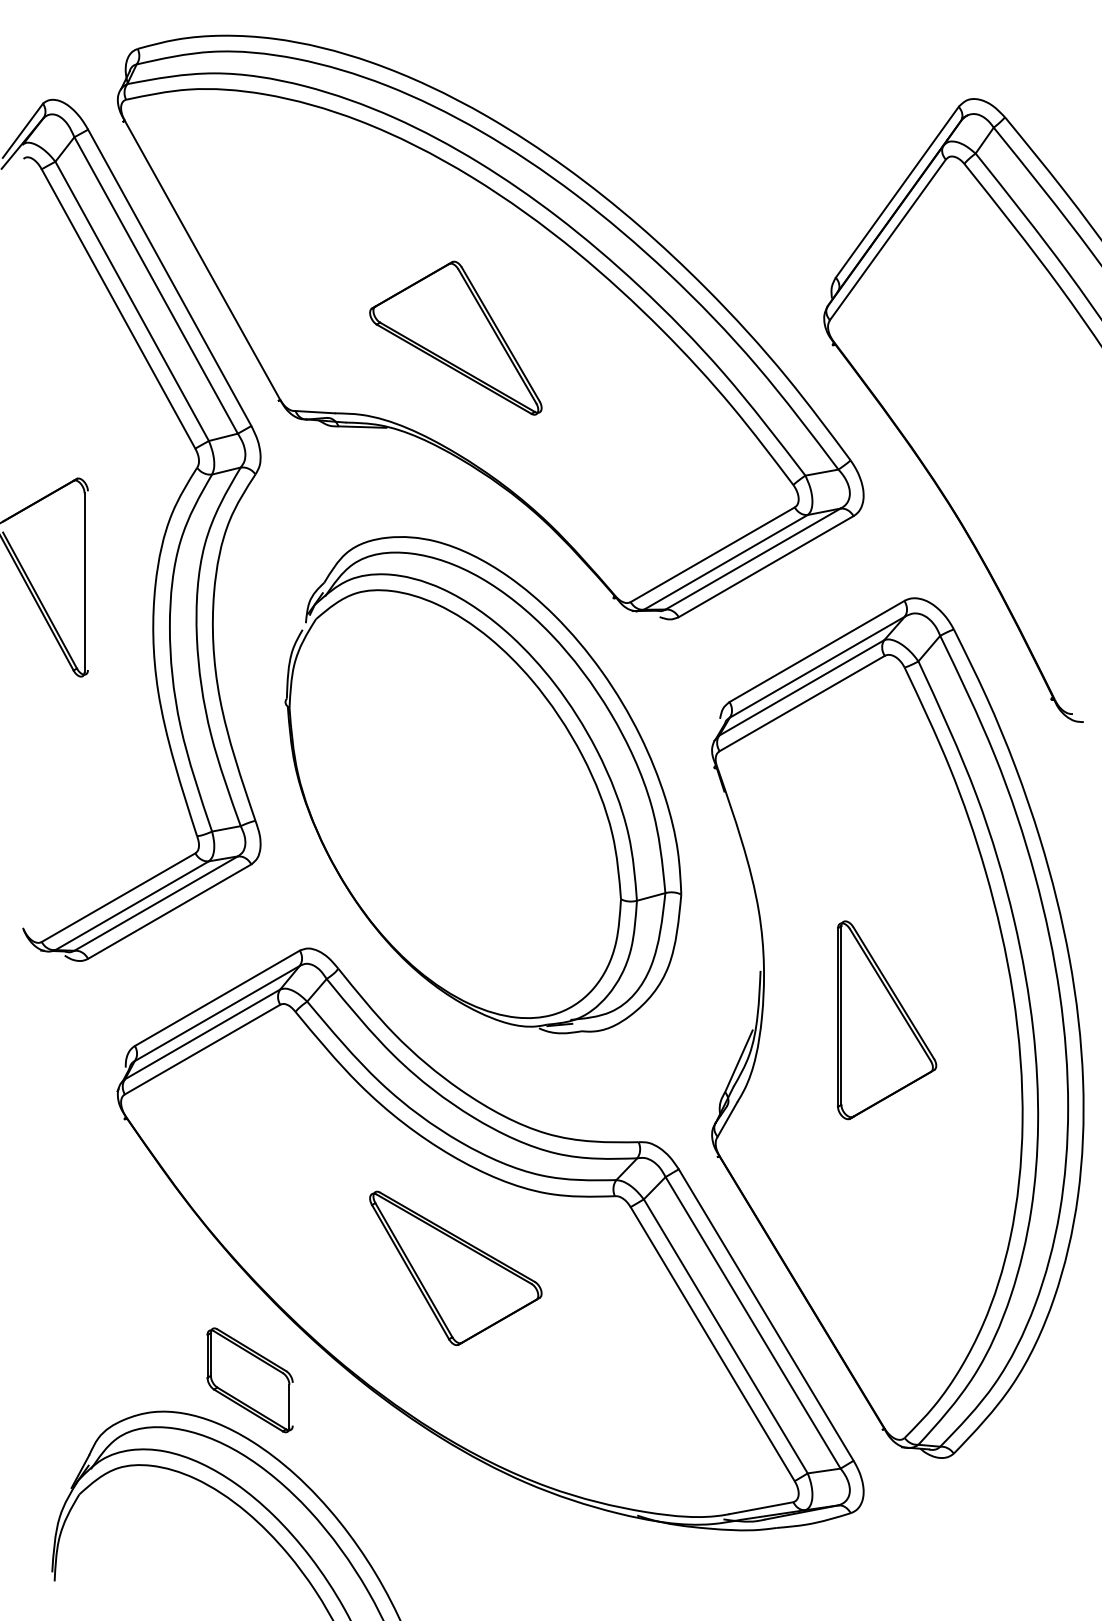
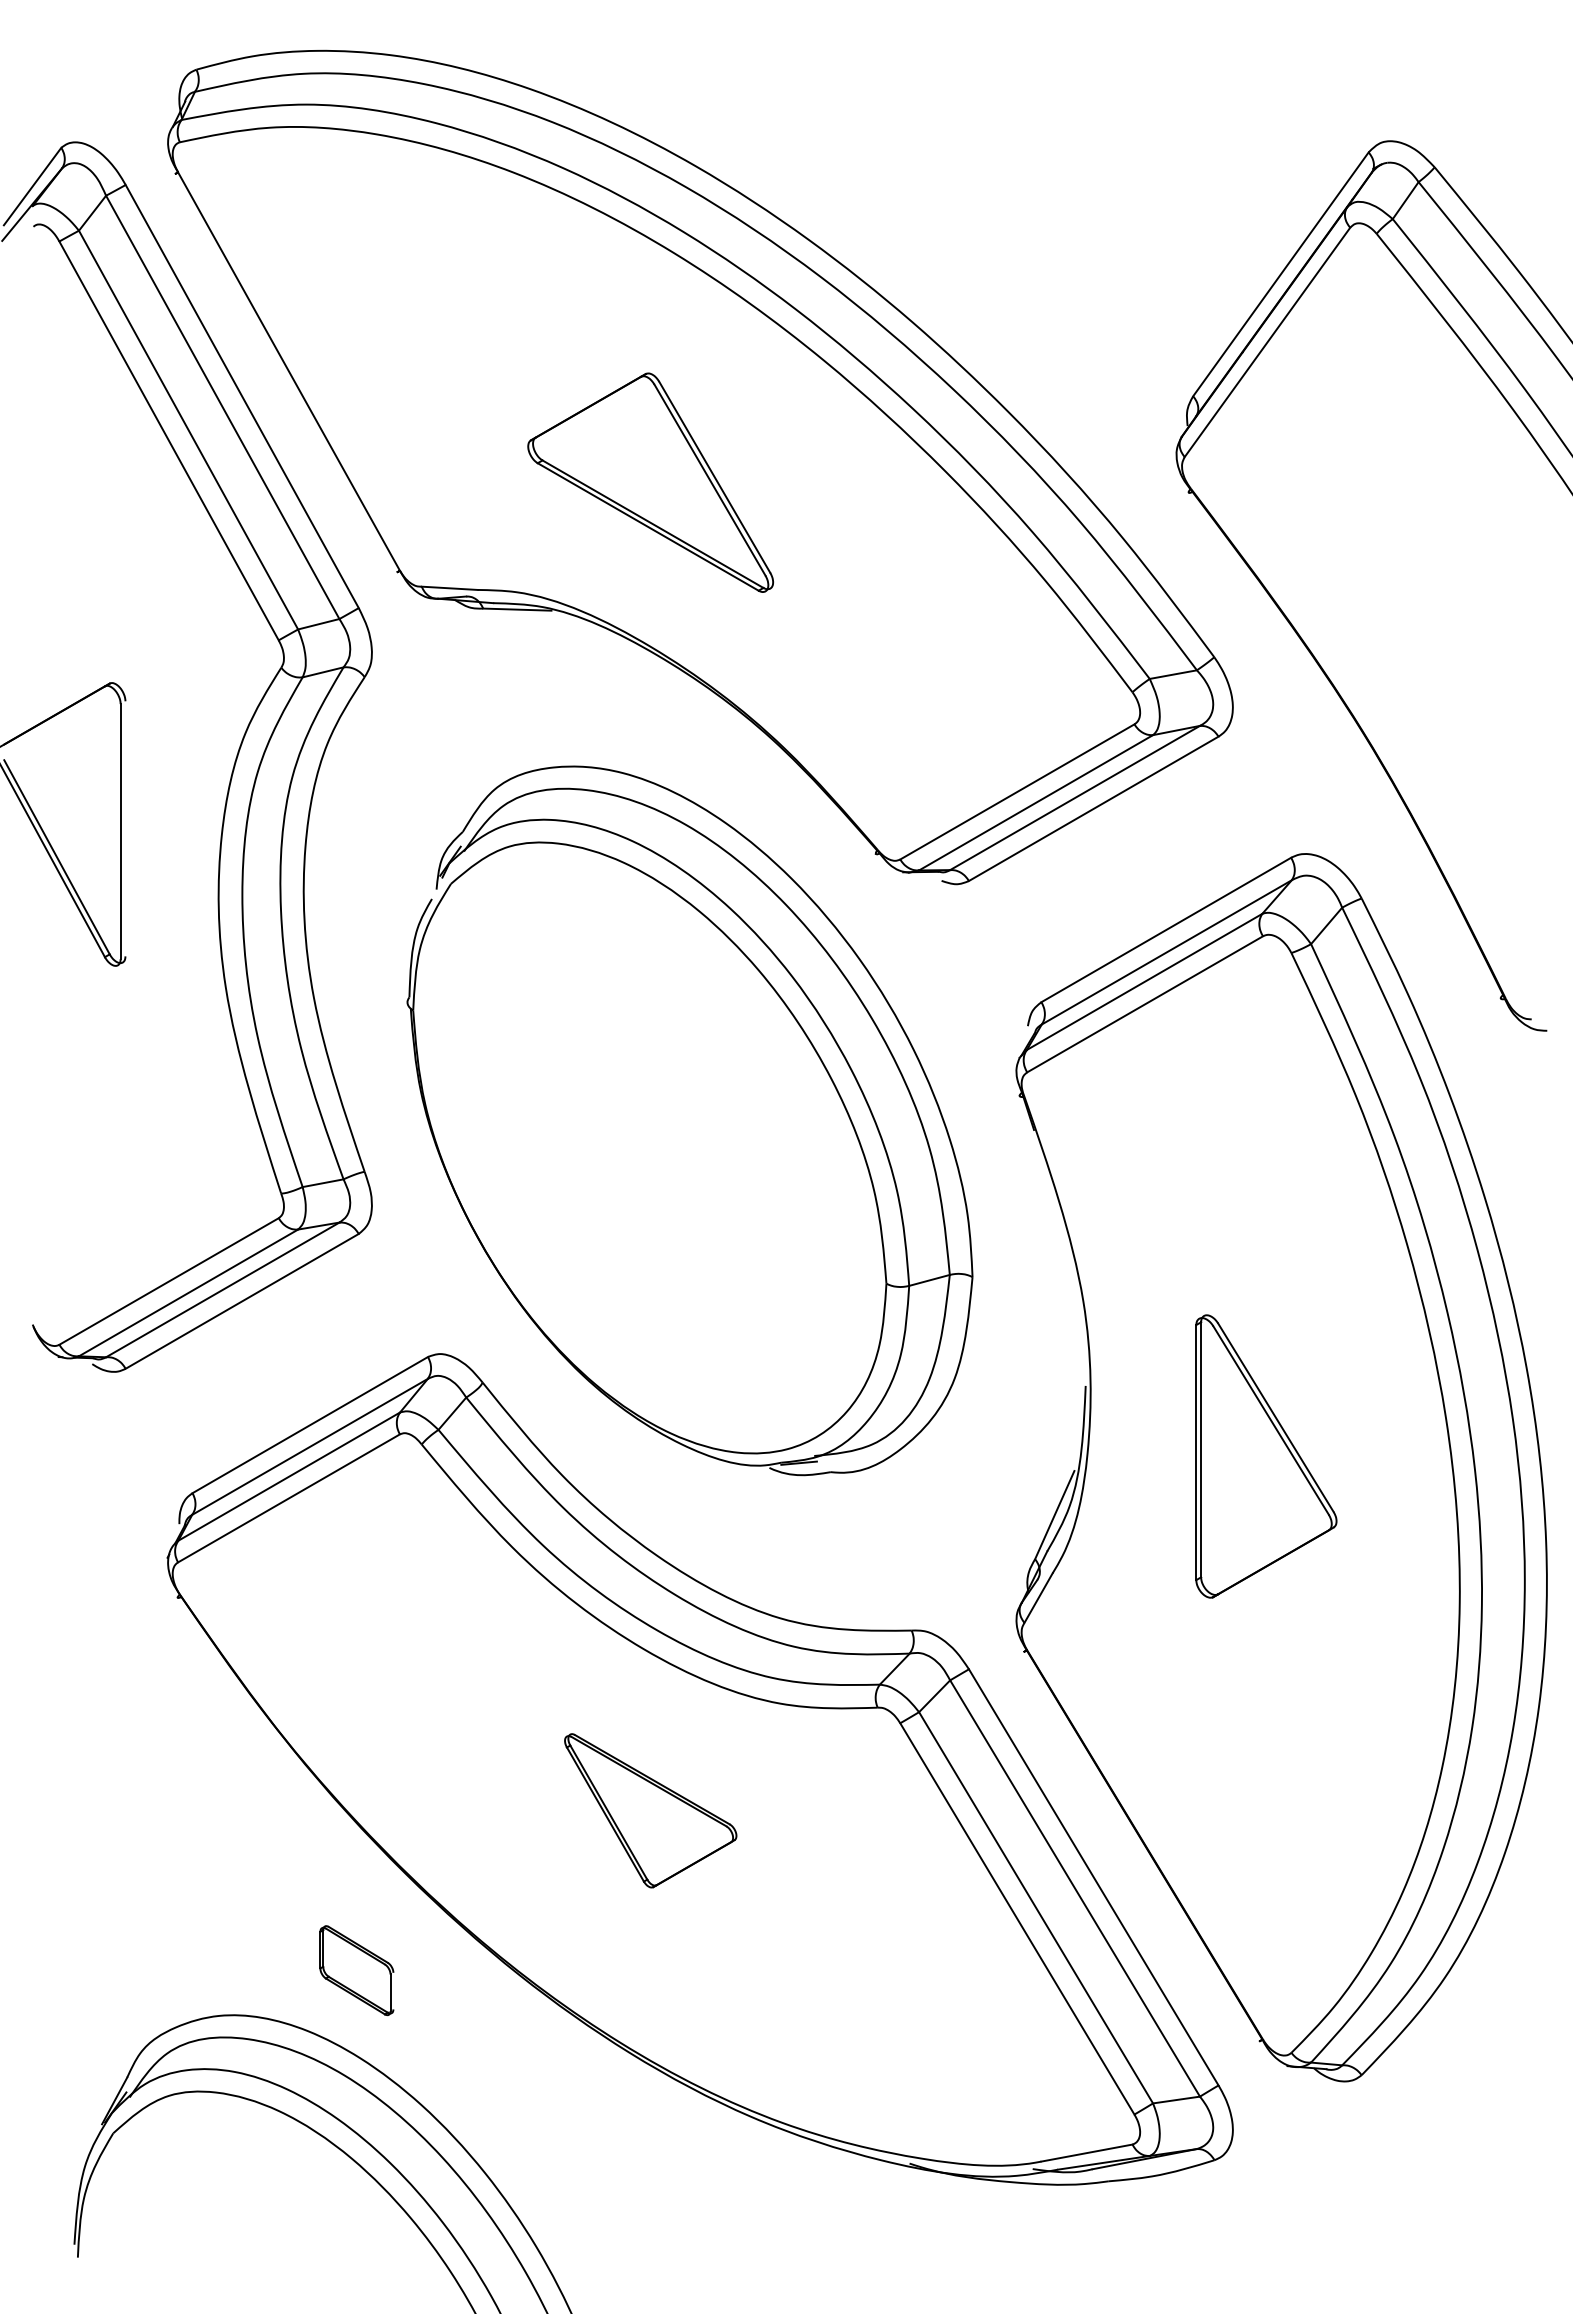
part: (455, 1268) -> (650, 1810), size x0.7
part: (249, 1380) -> (356, 1970), size x0.6

